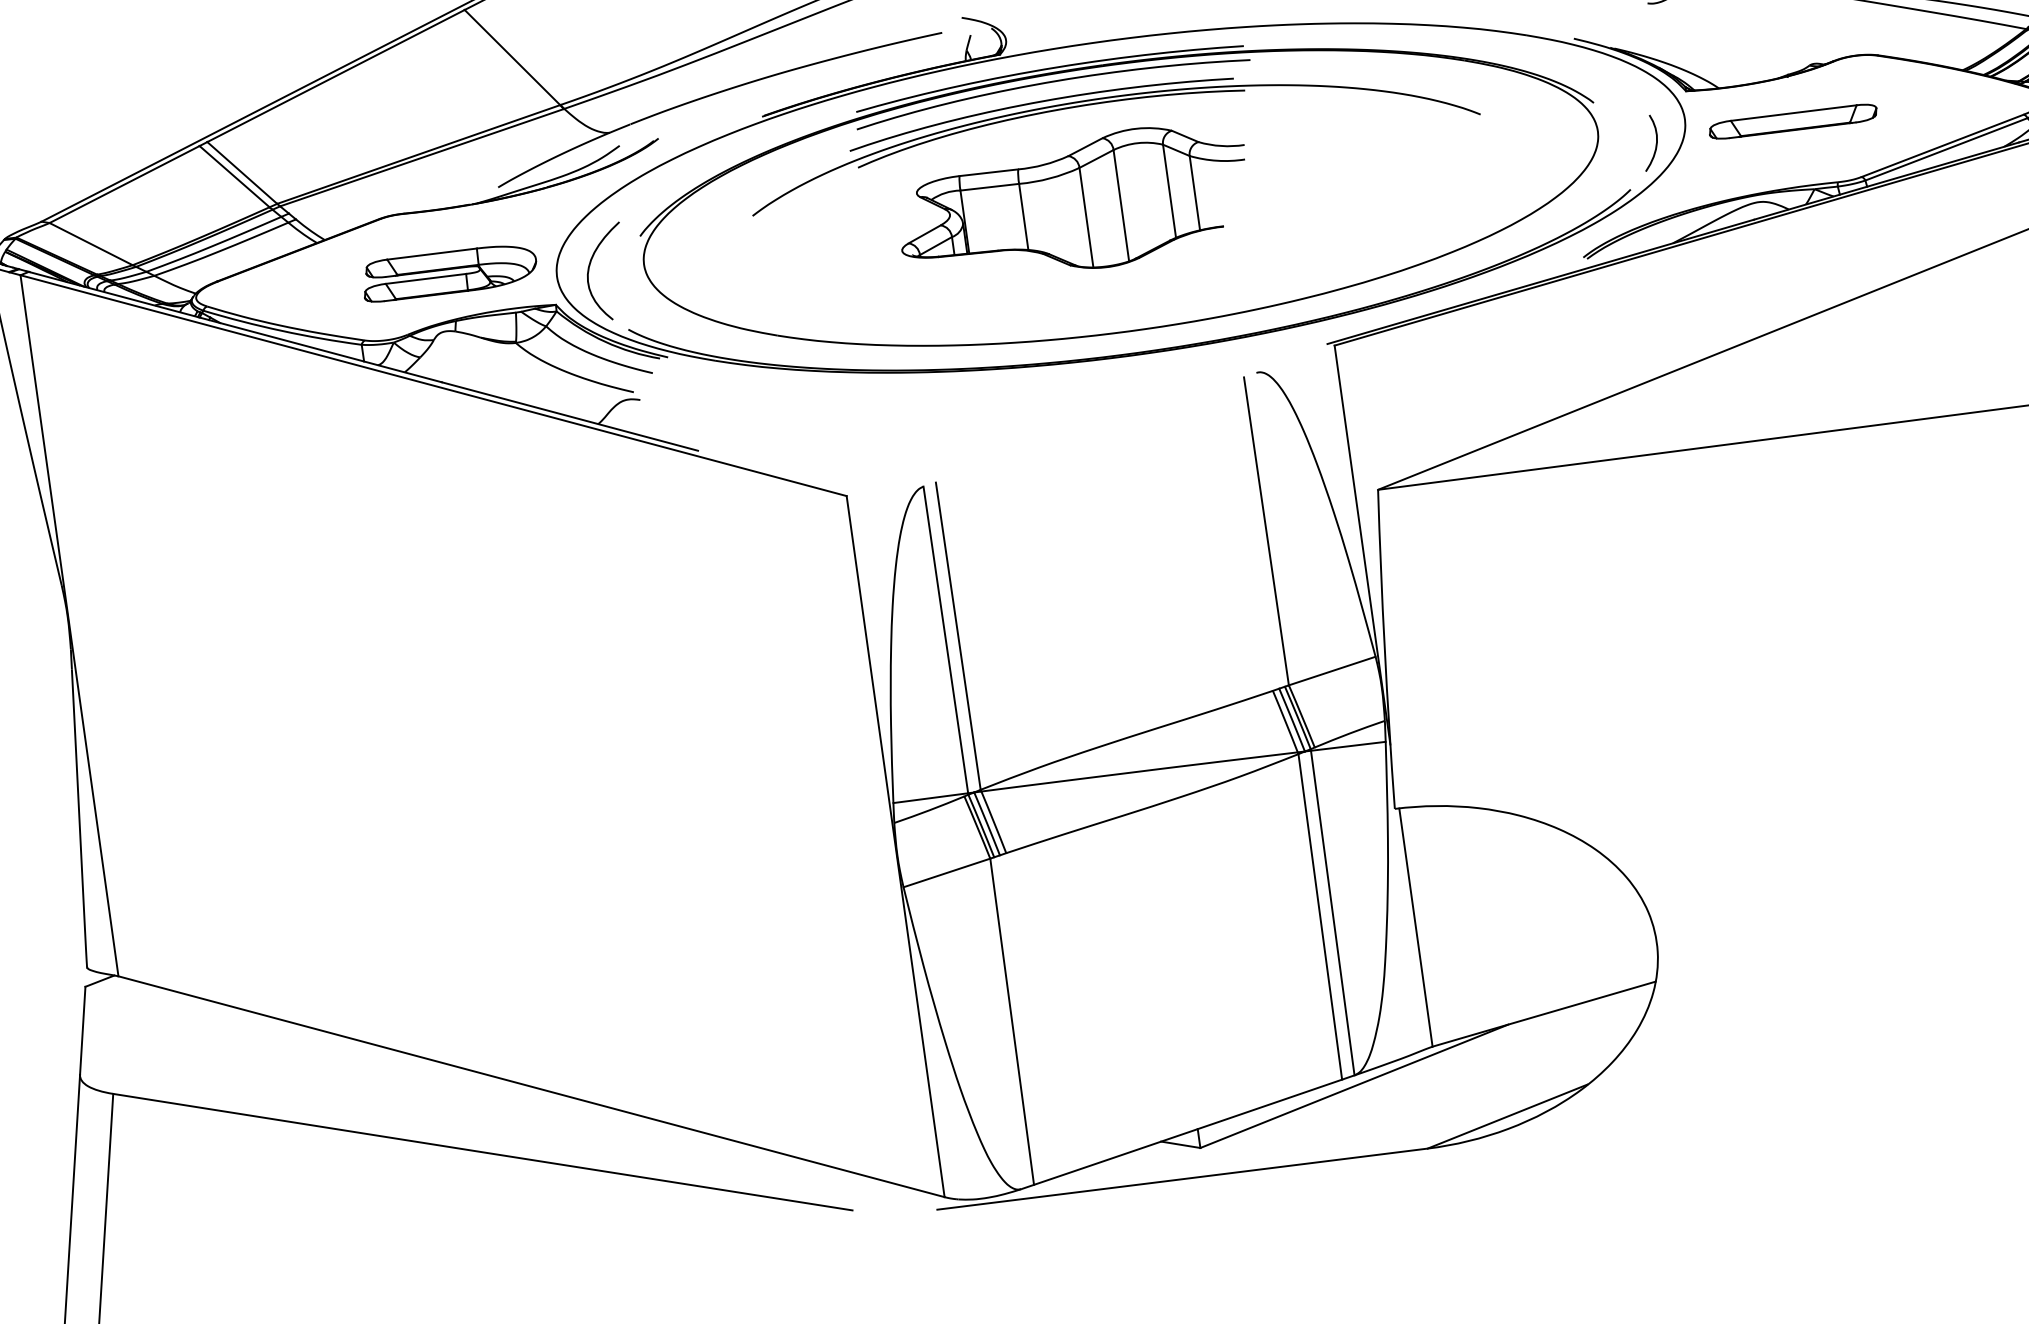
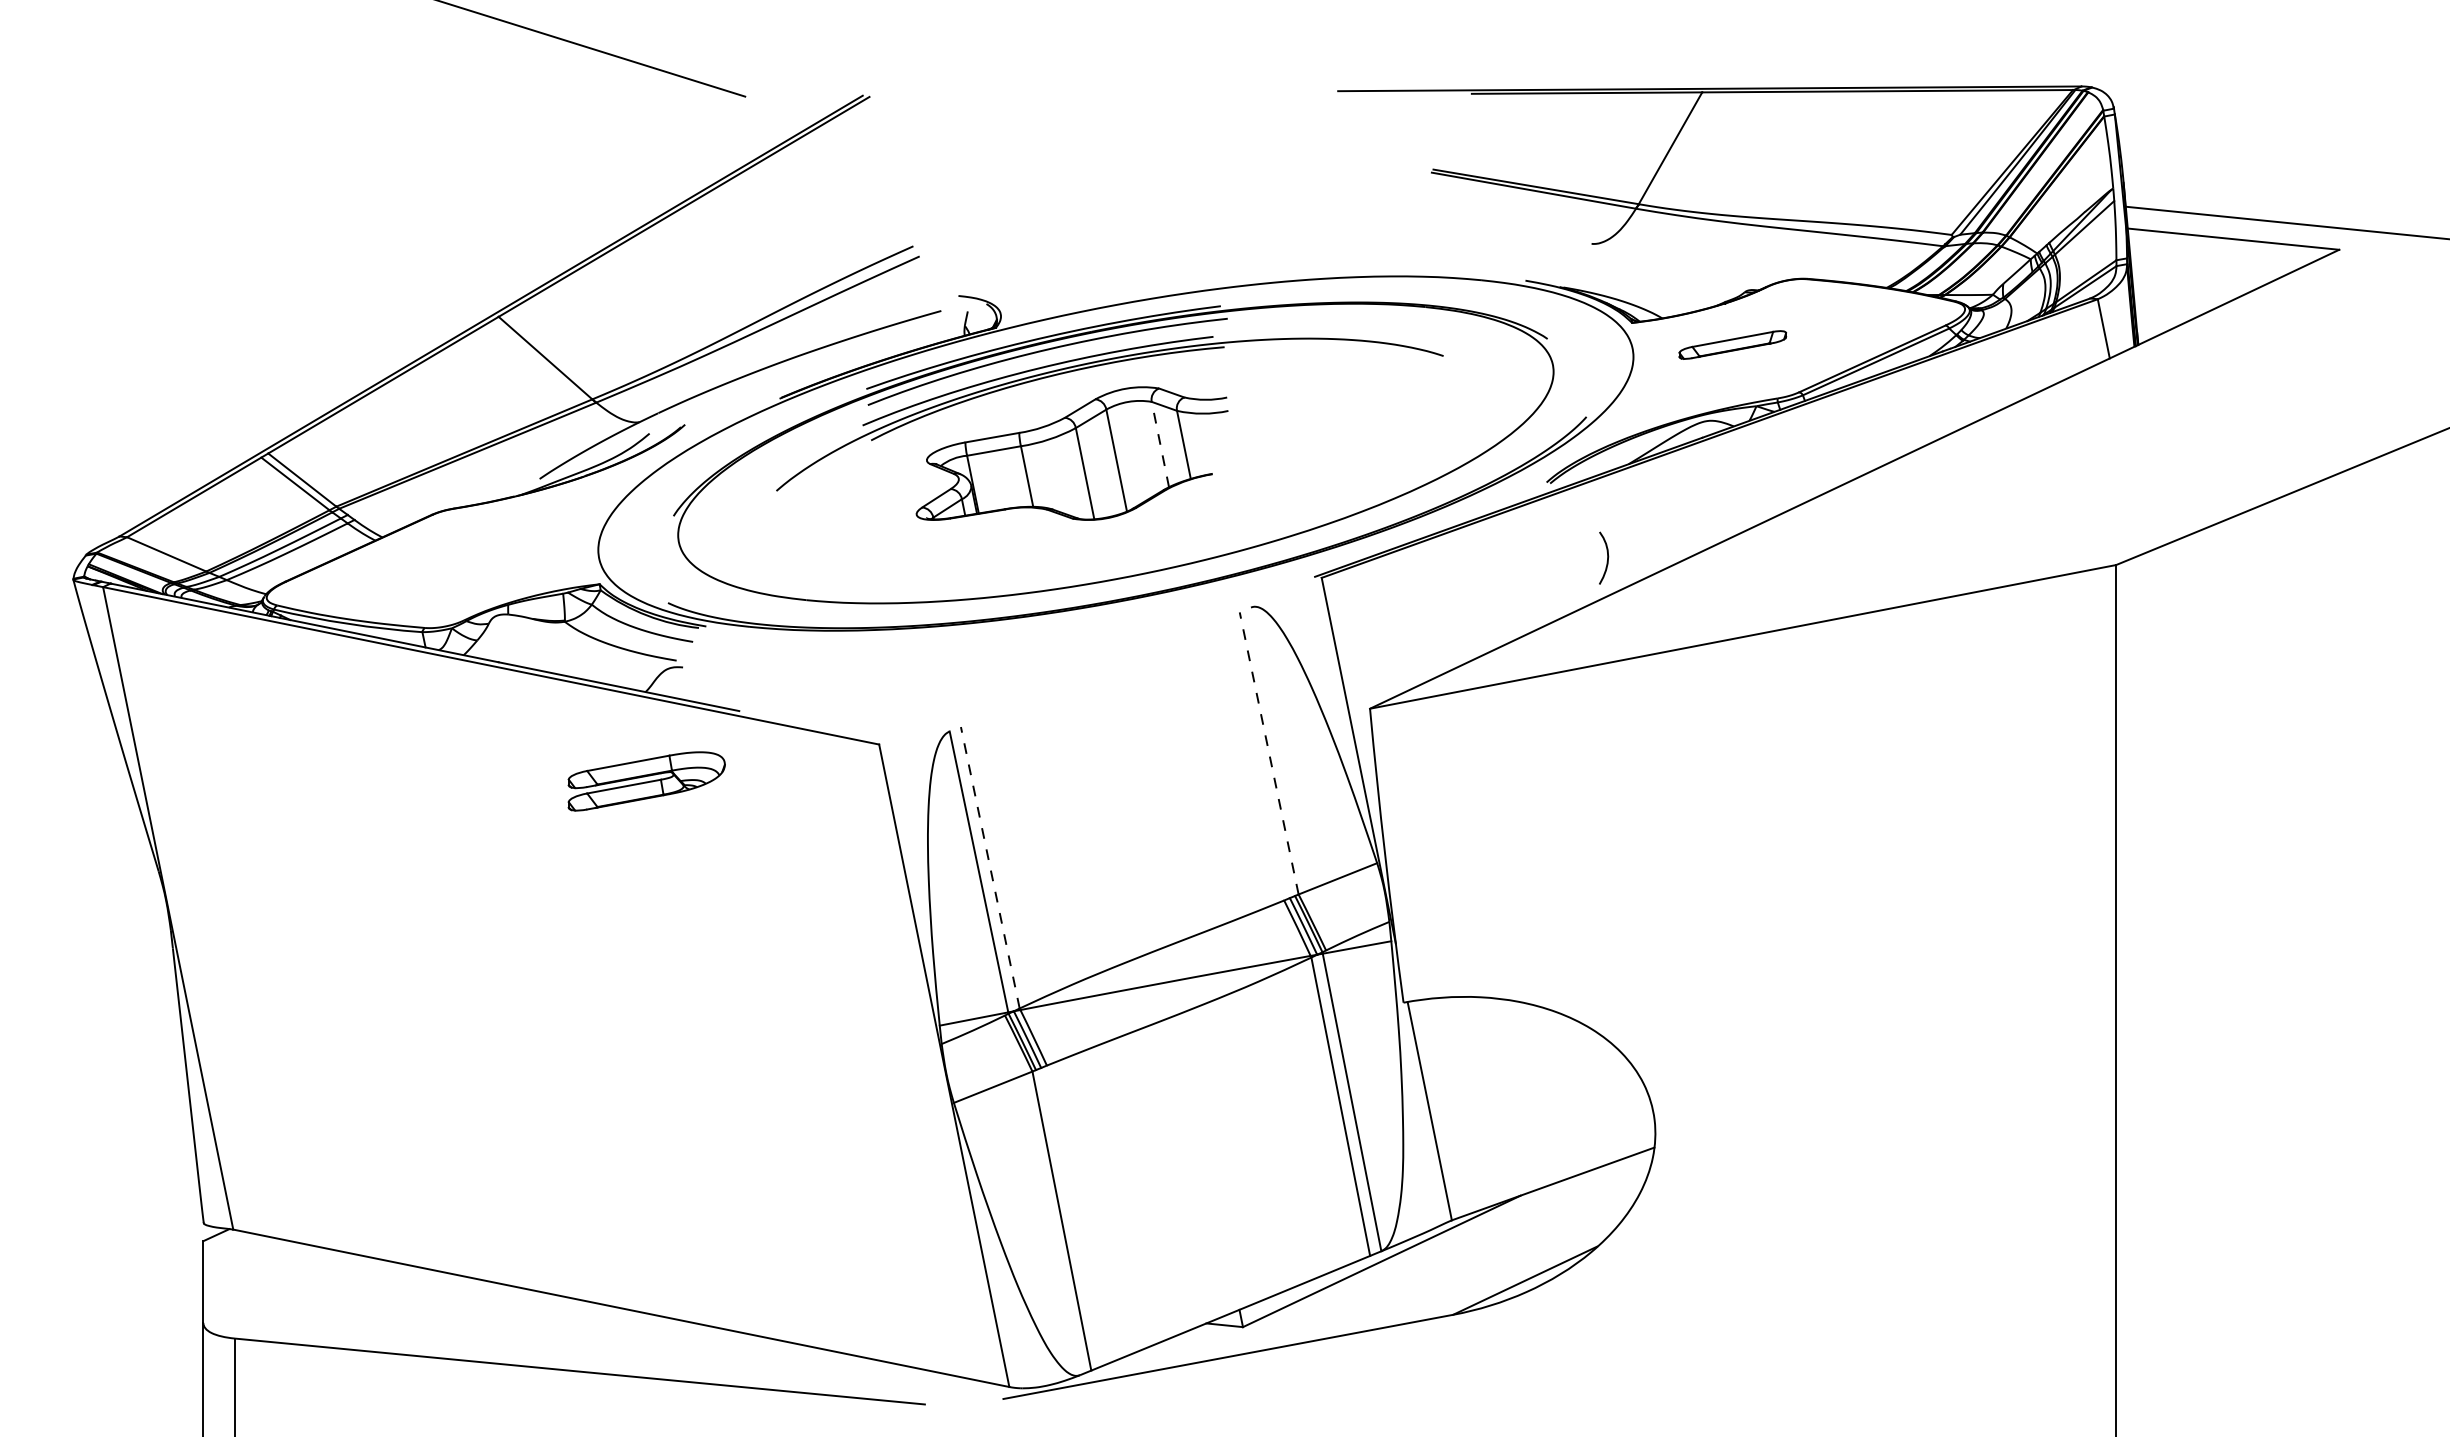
part: (1792, 121) -> (1732, 344), size x0.7
curve: (1656, 143) -> (1607, 557), moved
line: (1169, 191) -> (1160, 444), solid -> dashed
curve: (590, 266) -> (629, 546), removed
part: (450, 274) -> (646, 781), moved
line: (1266, 530) -> (1269, 752), solid -> dashed
line: (958, 635) -> (990, 867), solid -> dashed

